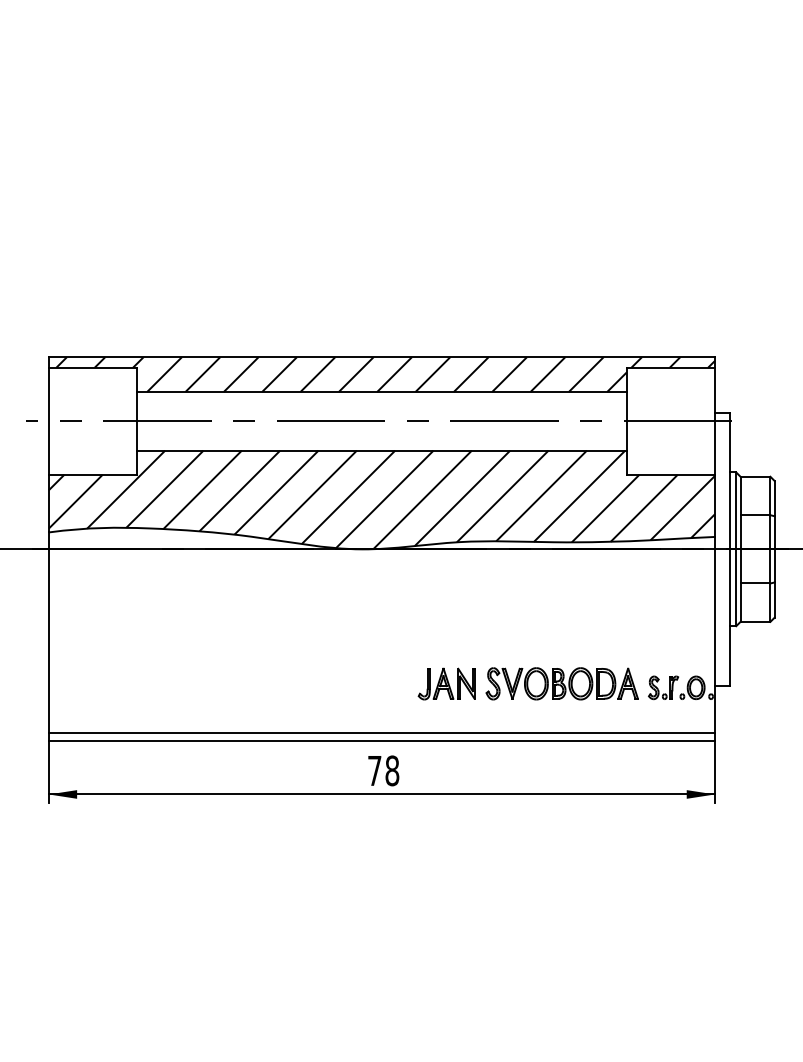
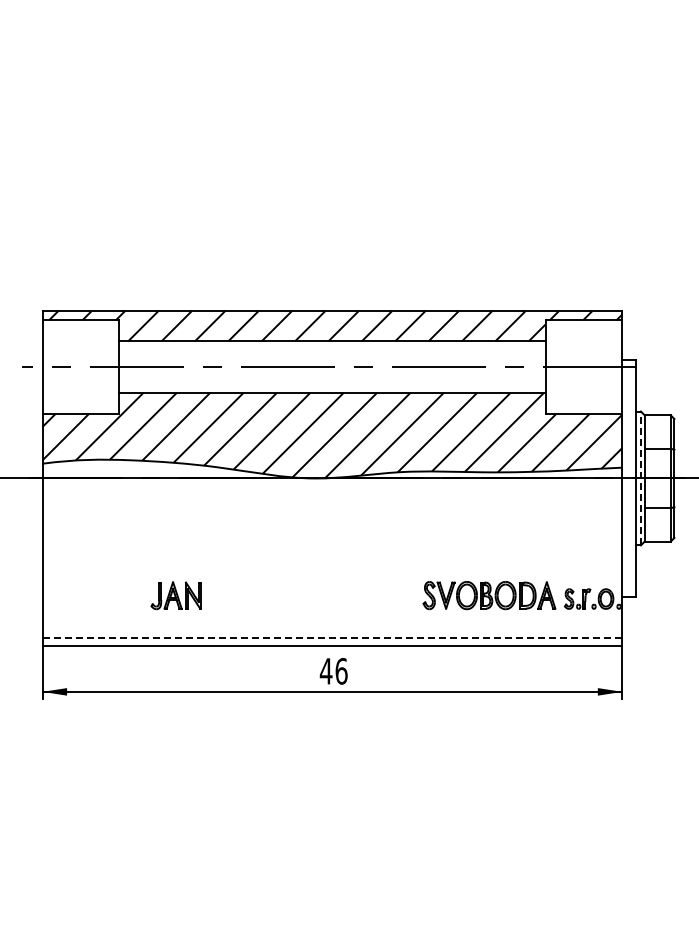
line: (735, 549) -> (640, 478), solid -> dashed
part: (446, 683) -> (175, 595), moved
line: (381, 733) -> (332, 638), solid -> dashed
text: (383, 771) -> (333, 671), 78 -> 46

